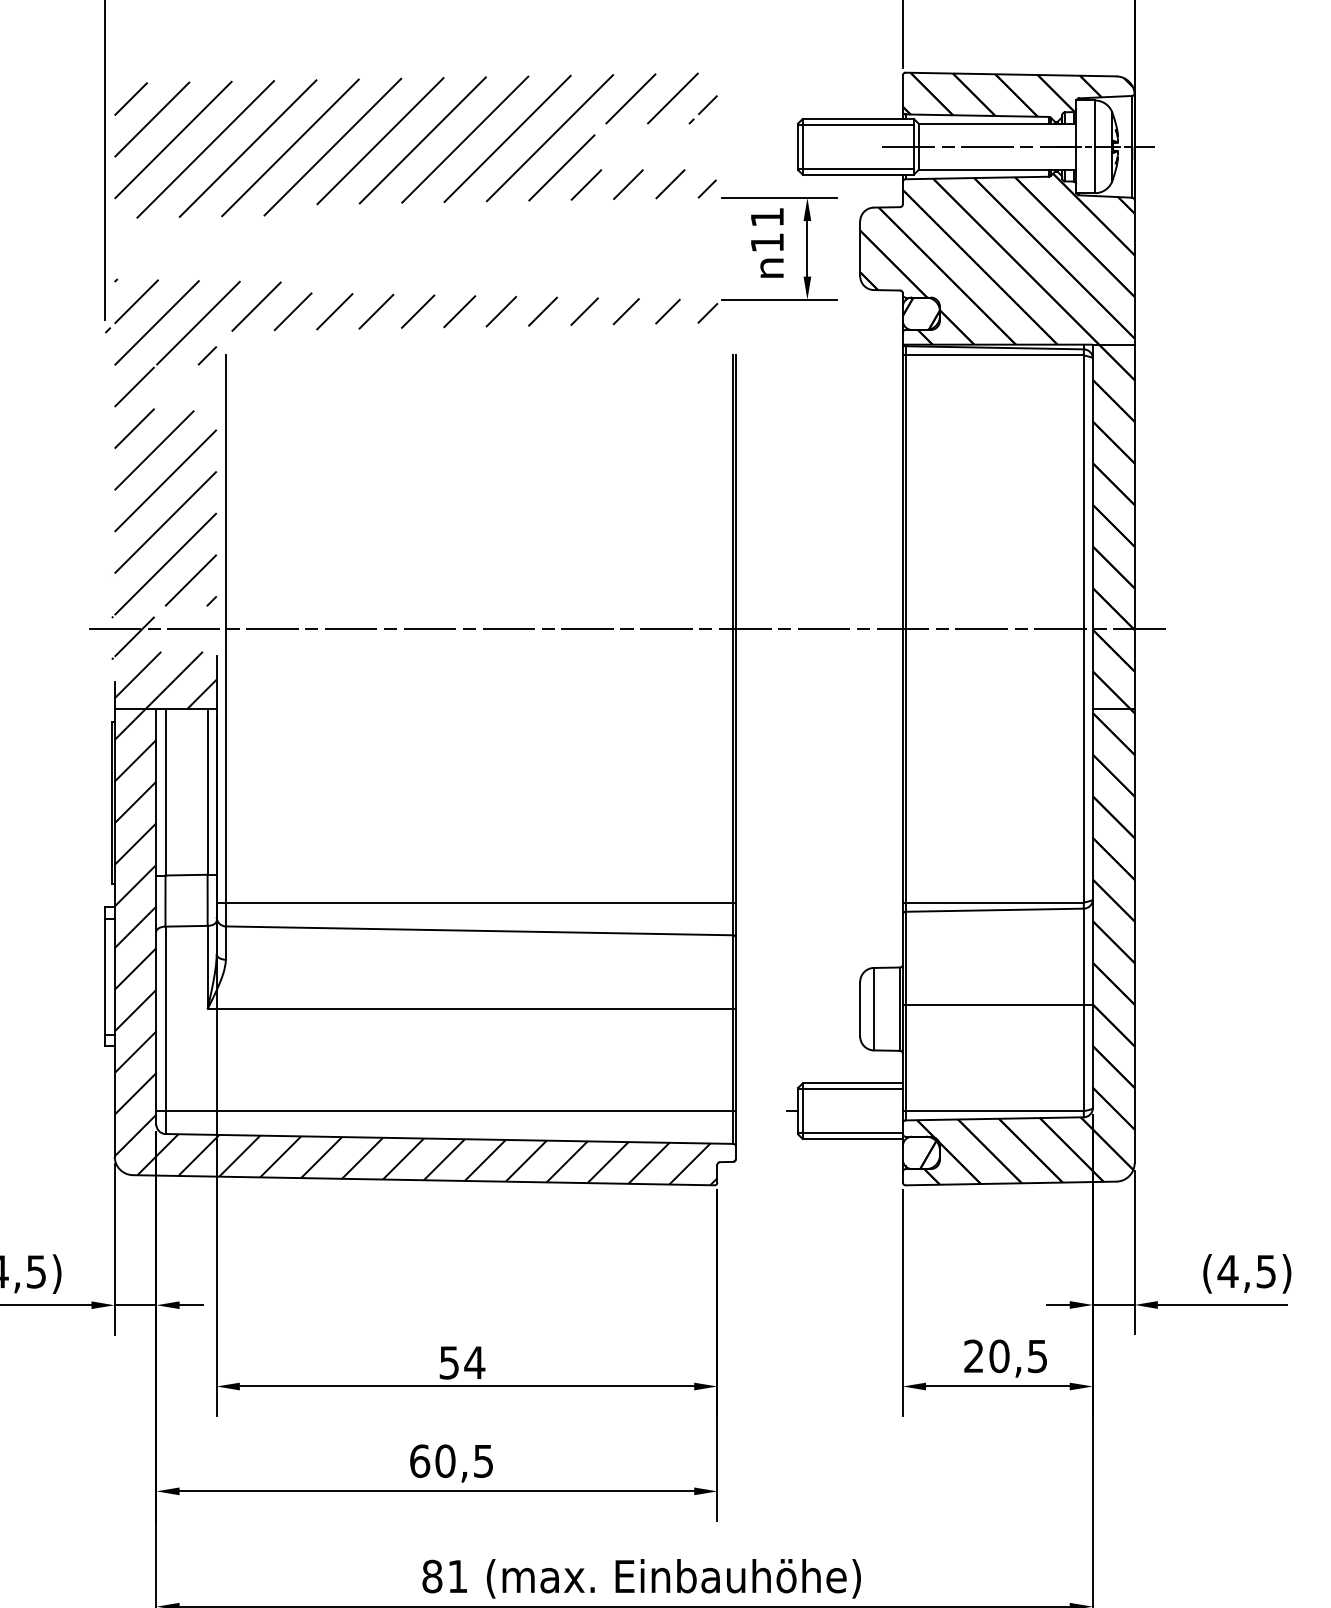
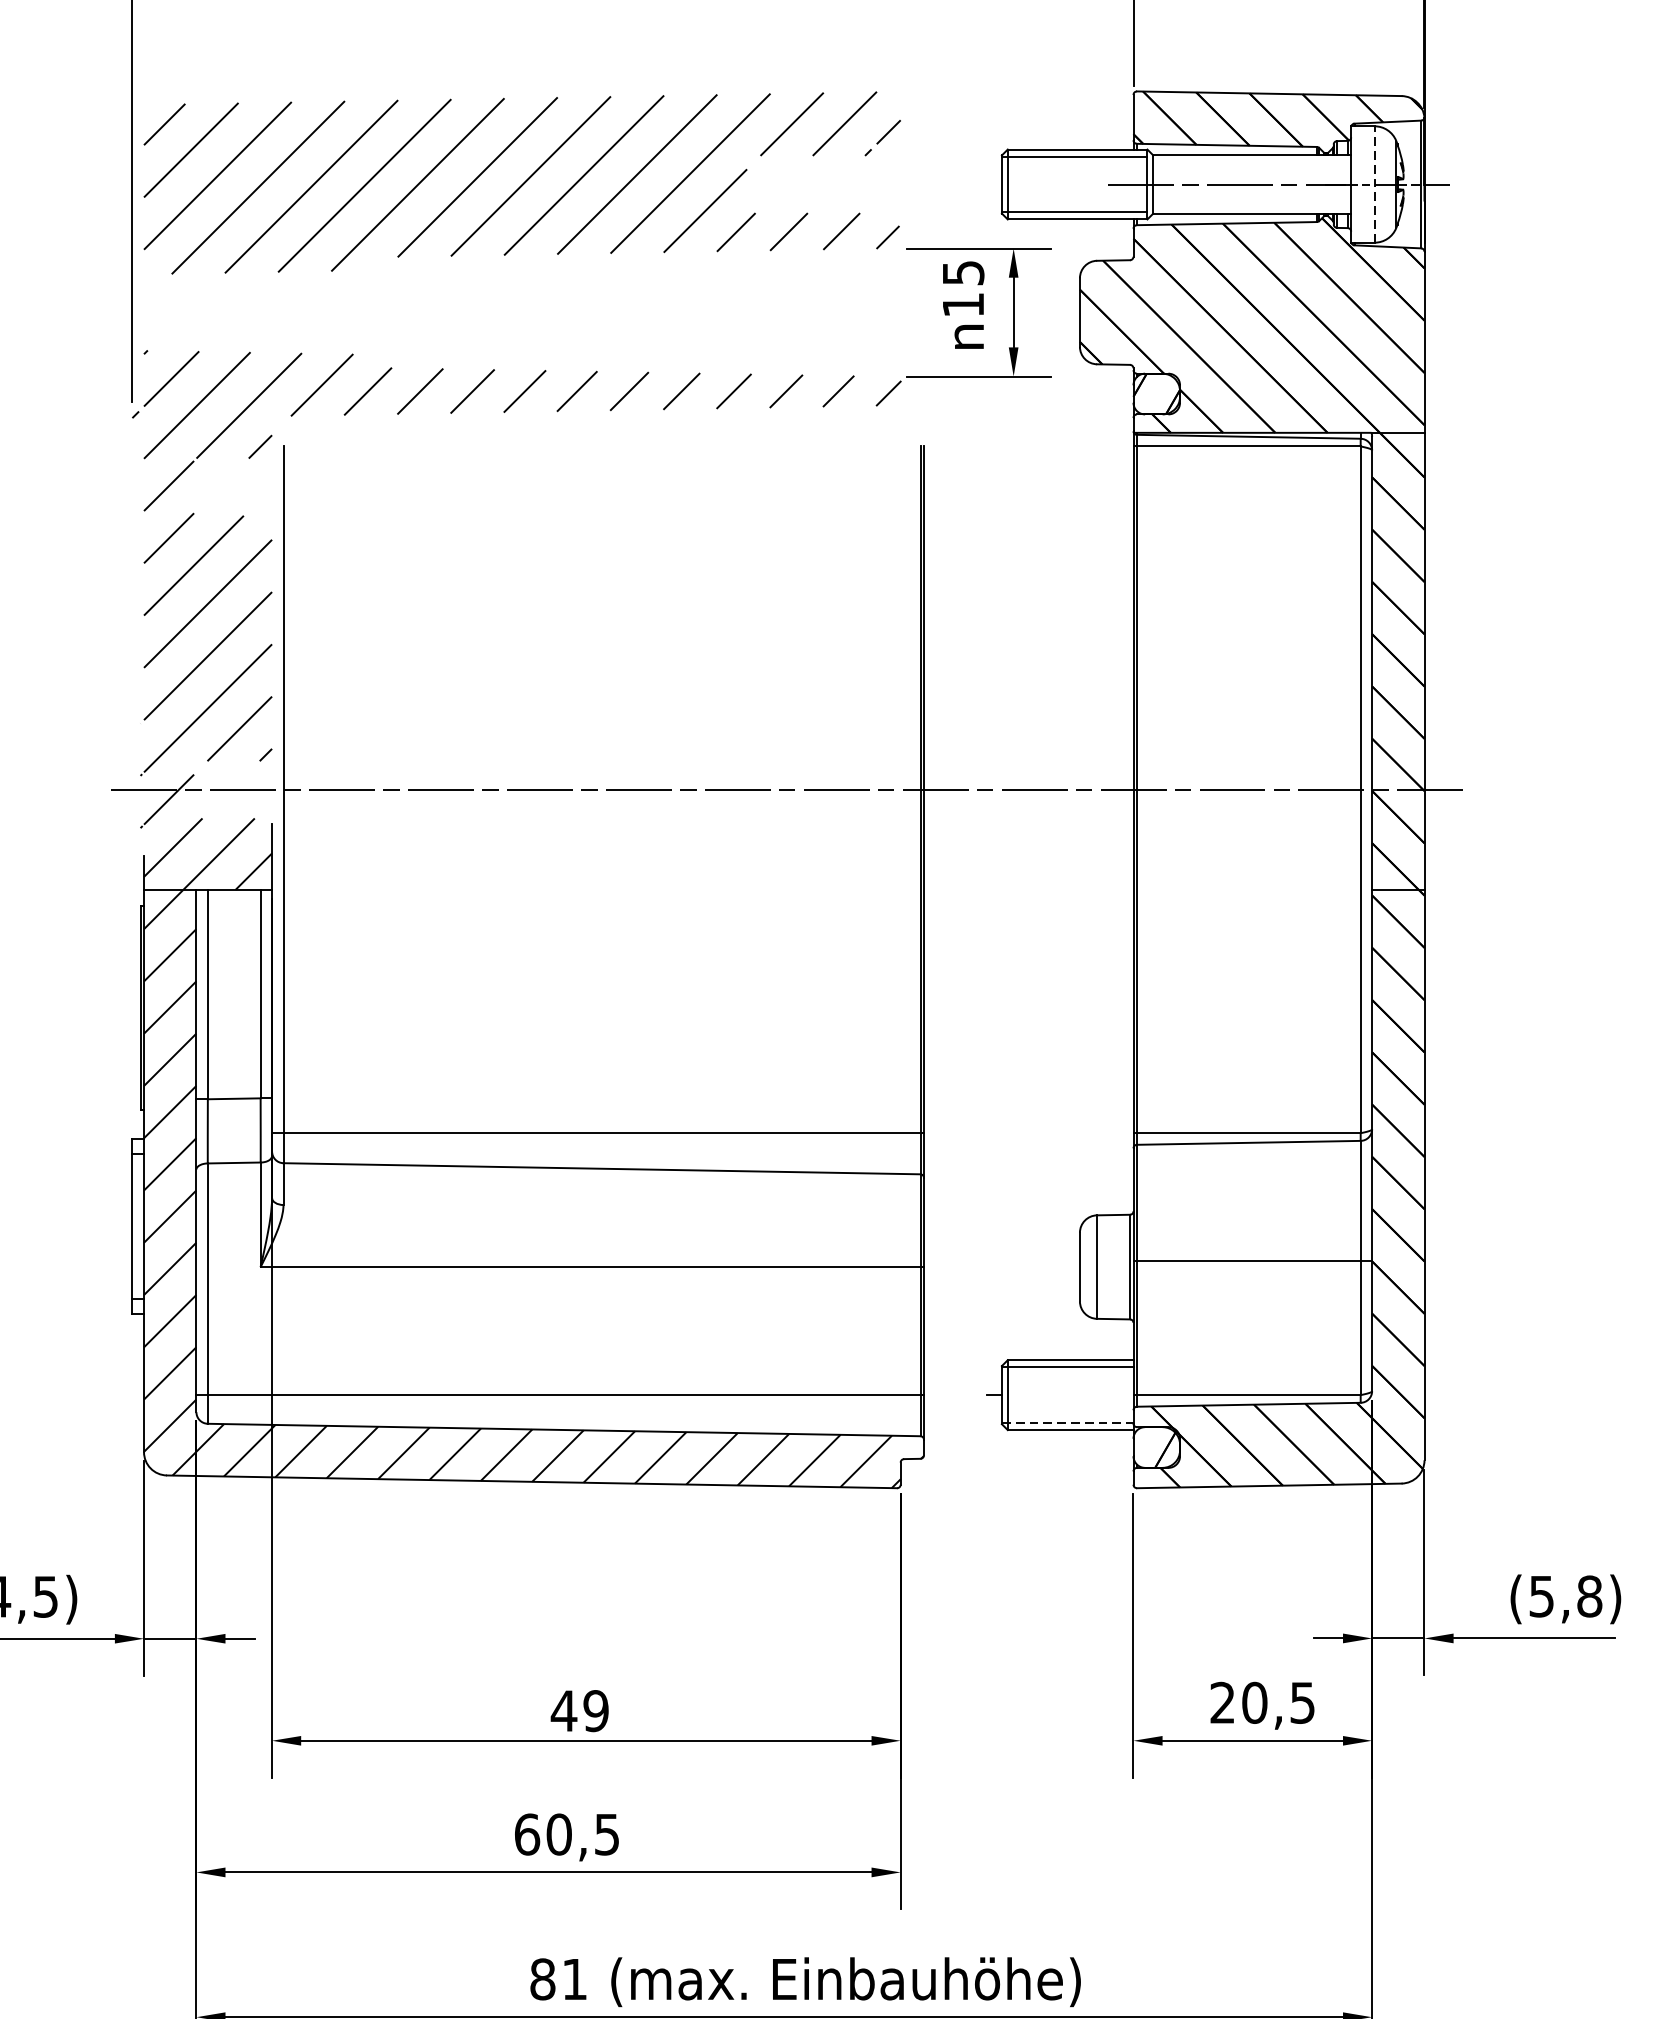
line: (1094, 146) -> (1374, 184), solid -> dashed
text: (767, 217) -> (963, 273), 11 -> 15
line: (850, 1133) -> (1067, 1423), solid -> dashed
text: (1246, 1271) -> (1564, 1596), (4,5) -> (5,8)
text: (461, 1362) -> (579, 1710), 54 -> 49

